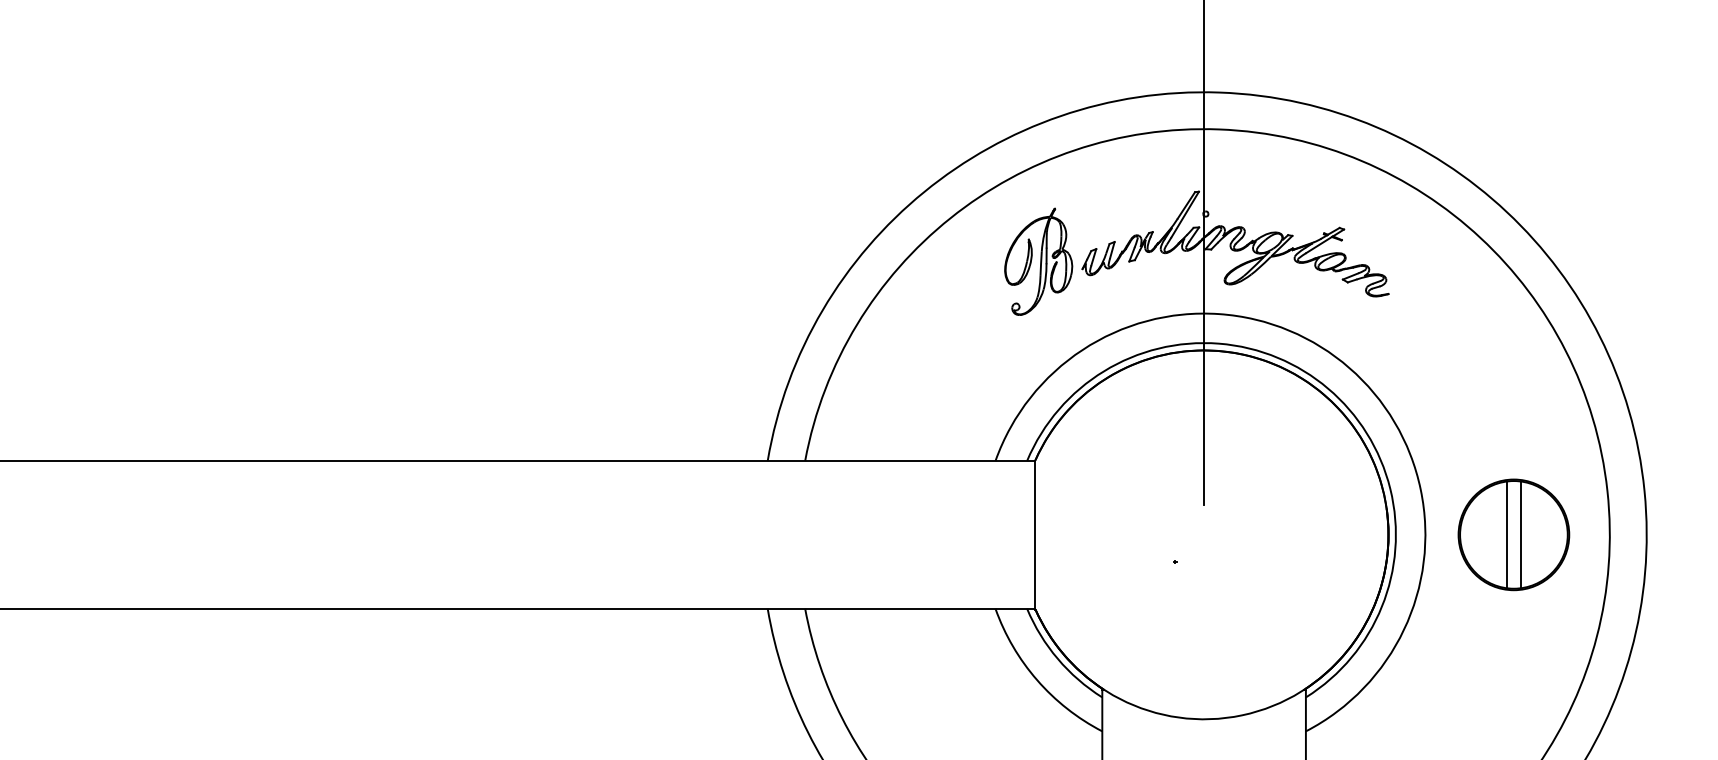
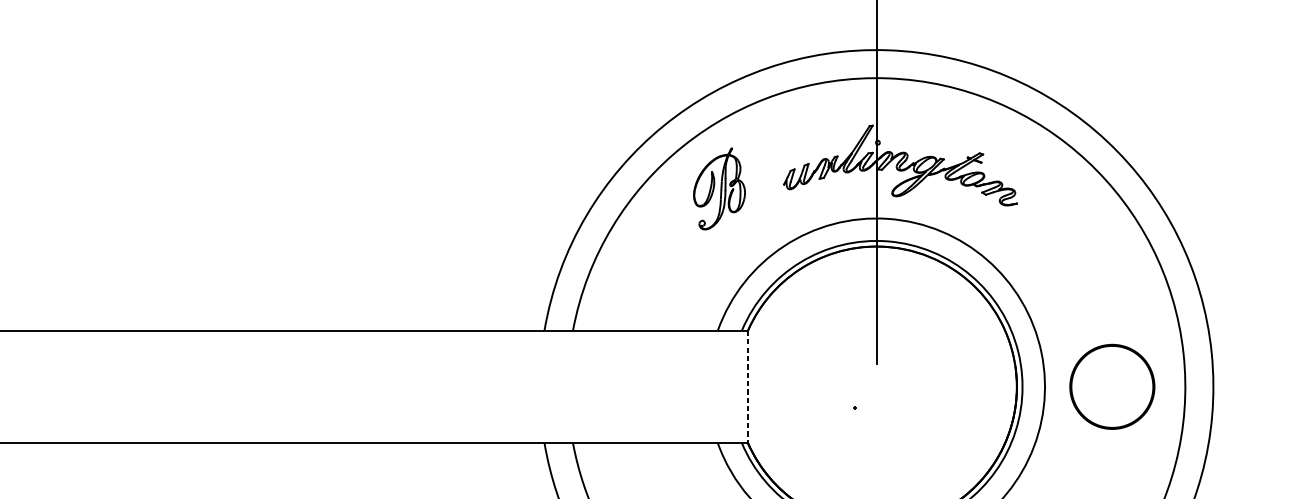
part: (1038, 261) -> (719, 188), moved
line: (1506, 534) -> (1106, 386), removed
line: (1521, 534) -> (1118, 386), removed
line: (1035, 535) -> (748, 387), solid -> dashed

